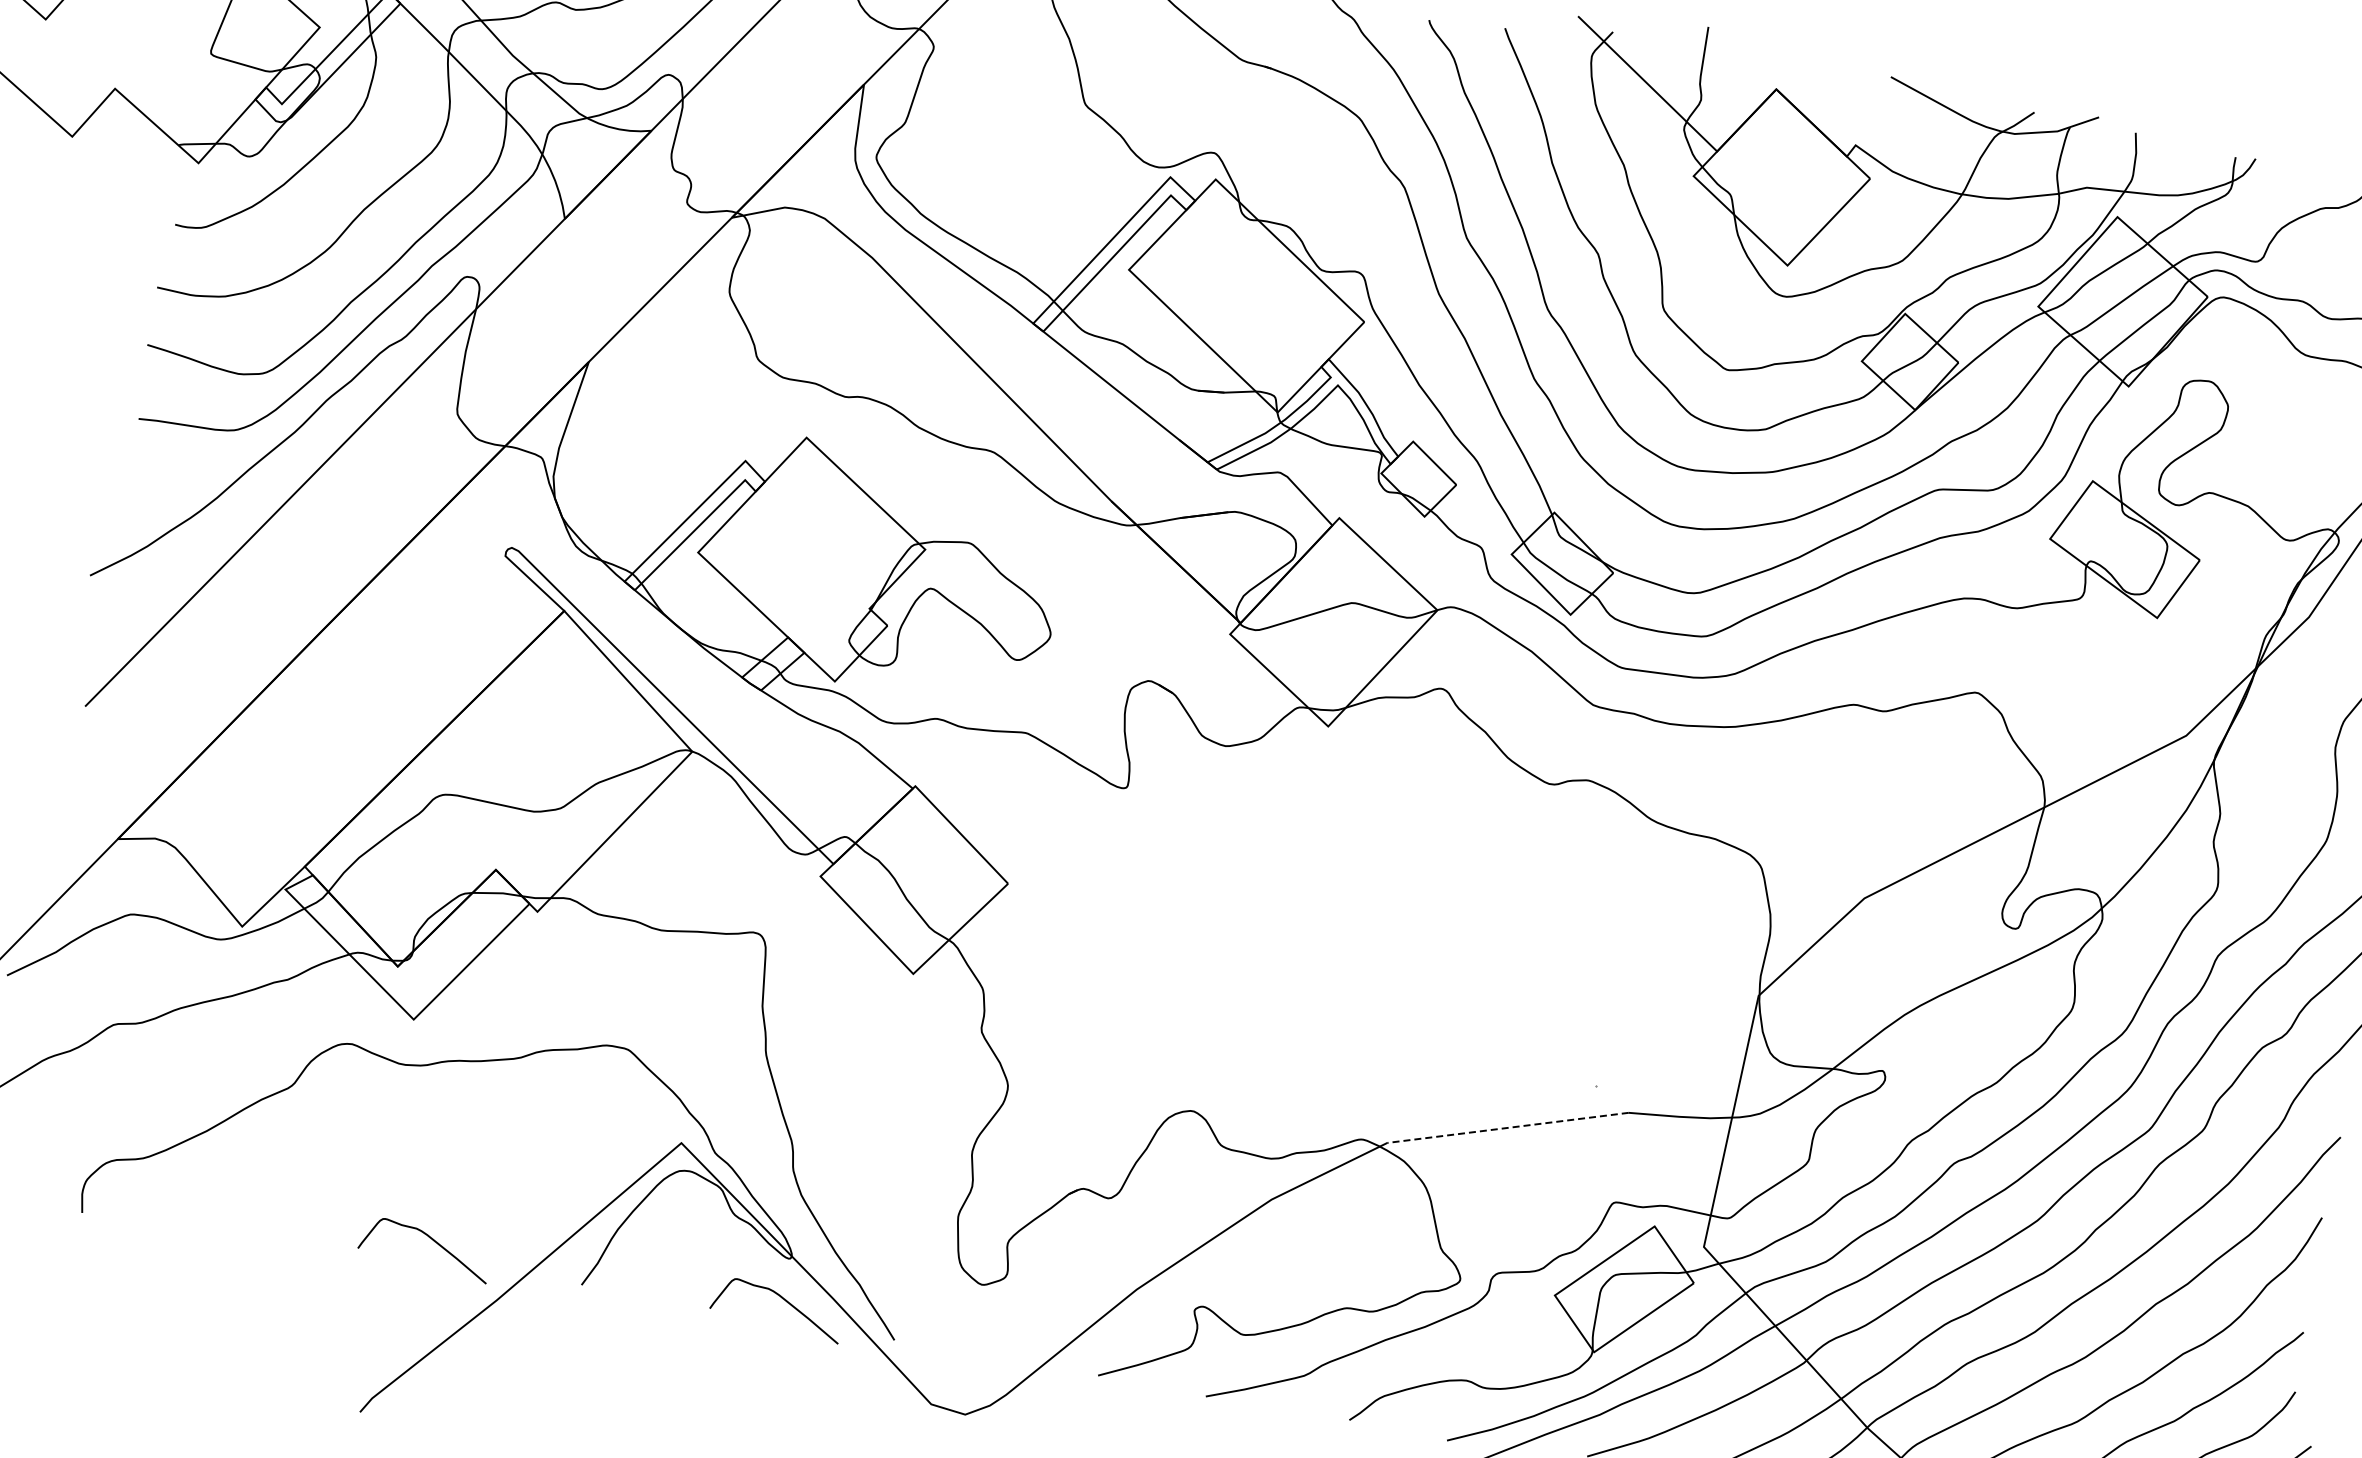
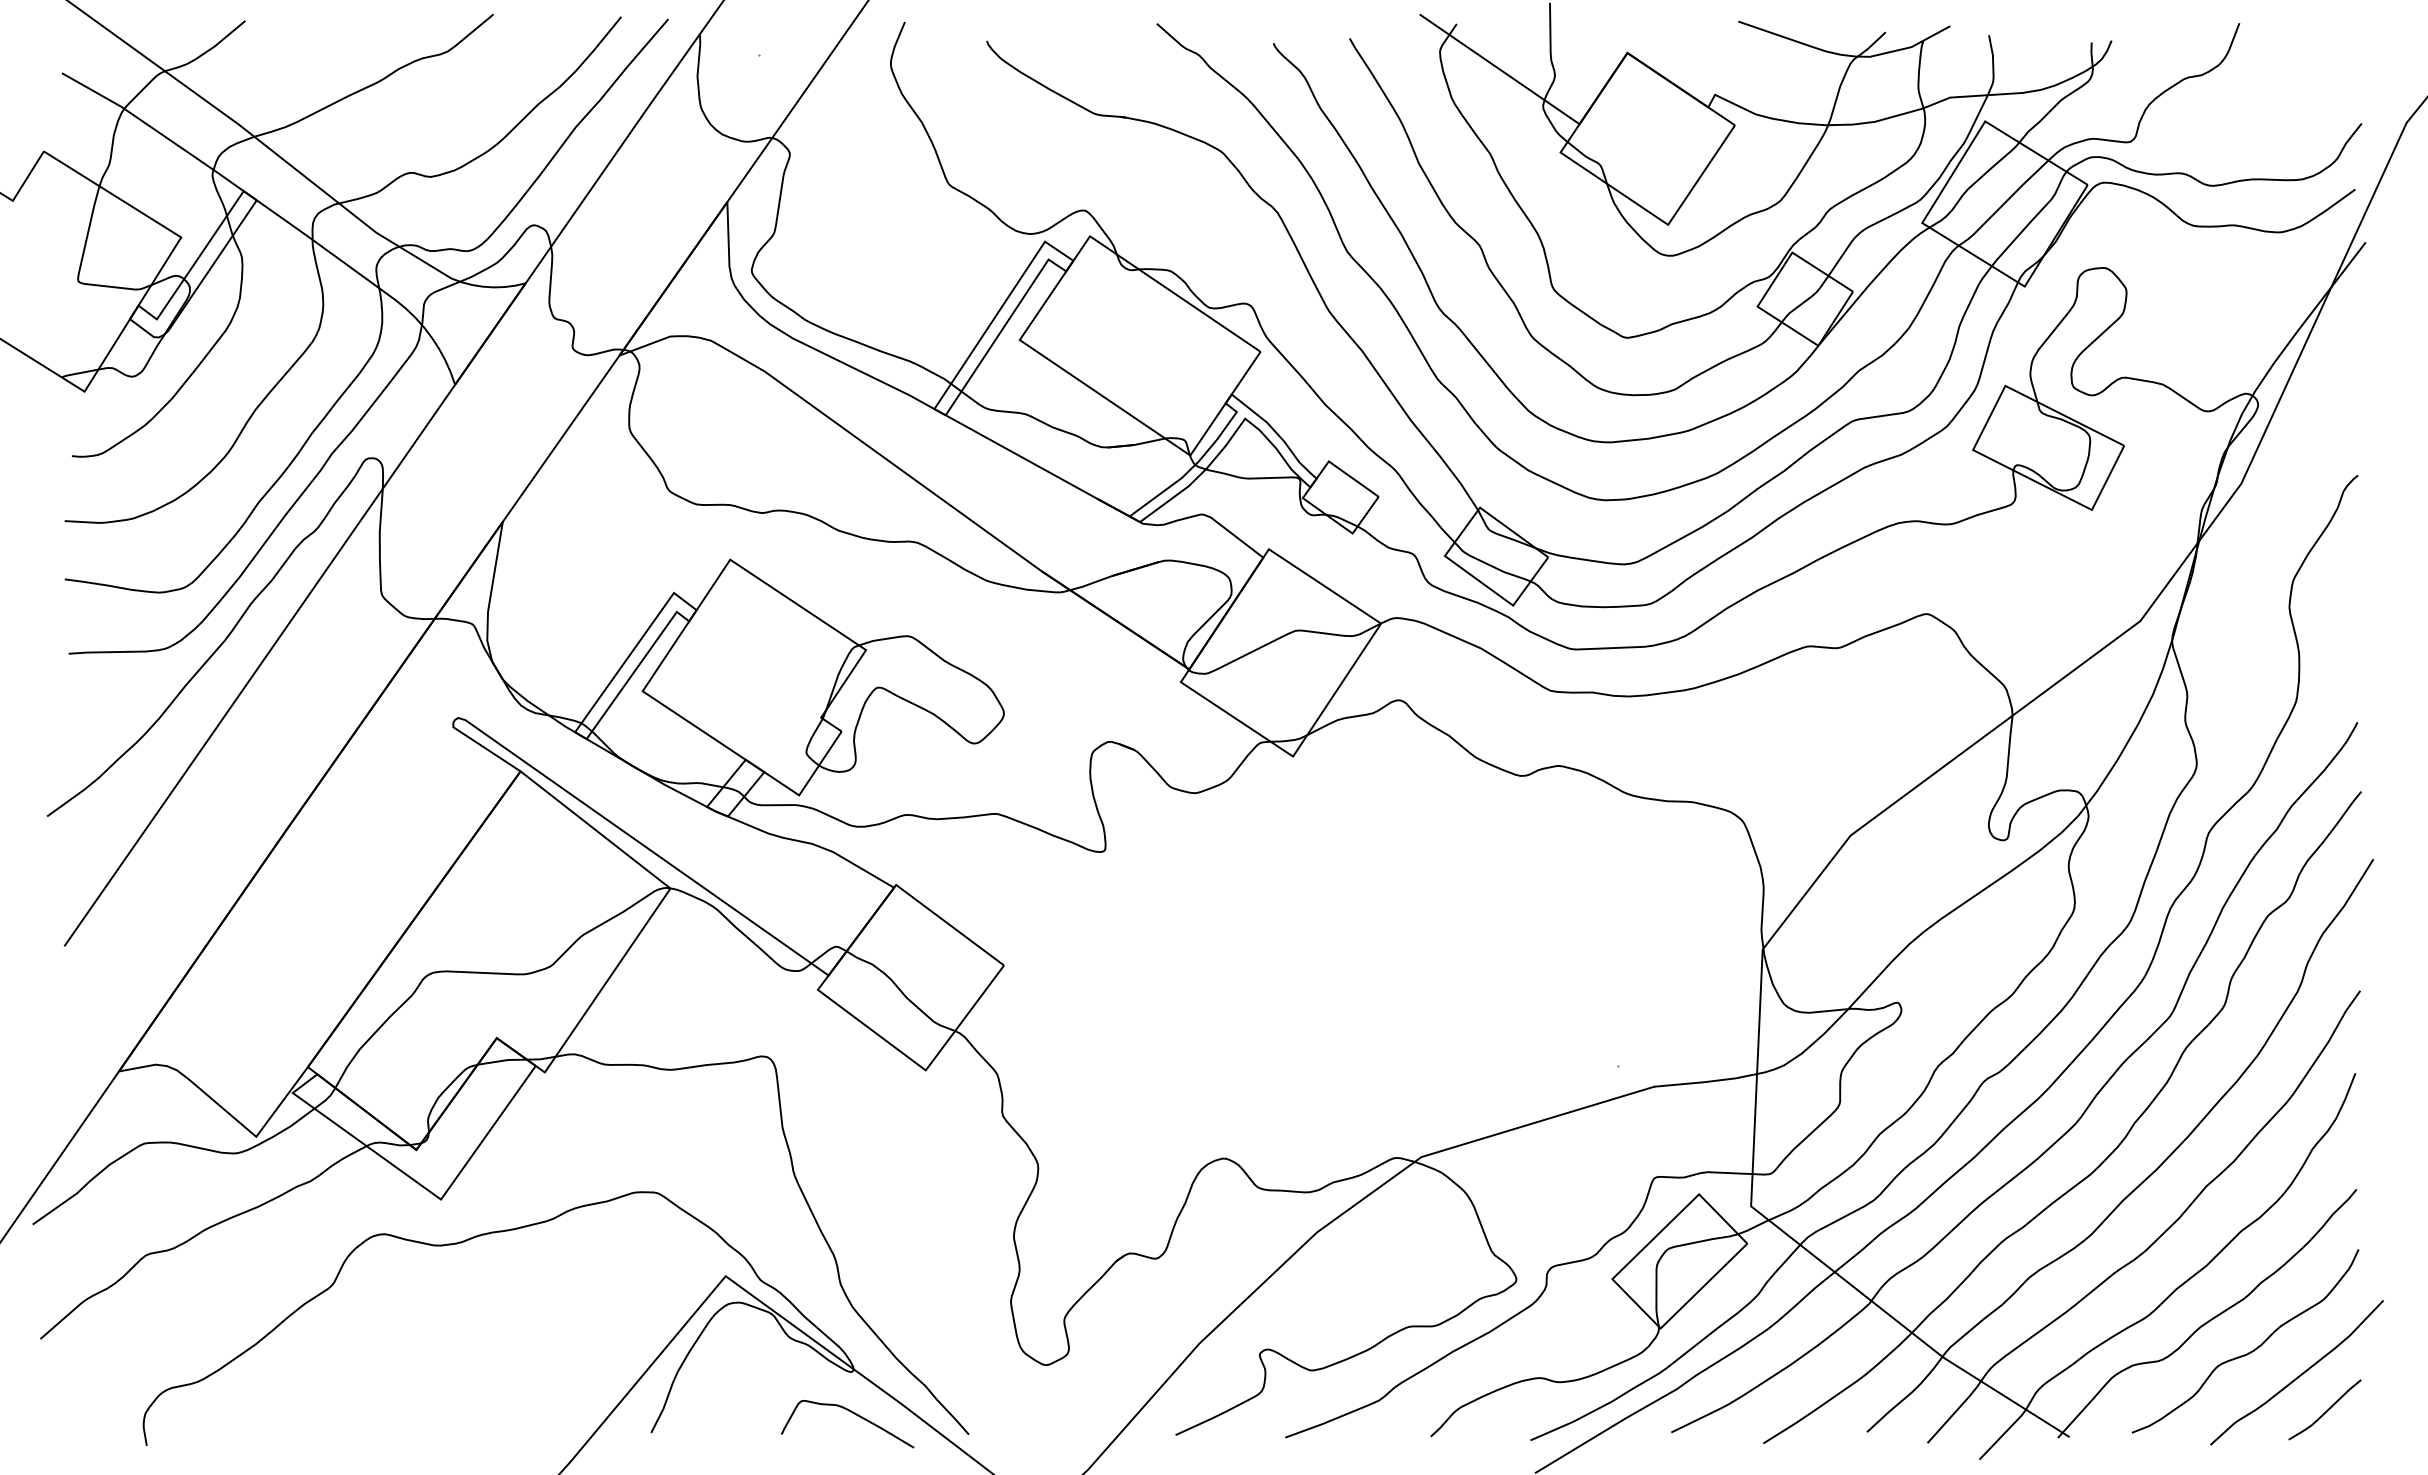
line: (1507, 1127) -> (1537, 1121), dashed -> solid
curve: (431, 1239) -> (495, 1413), removed

